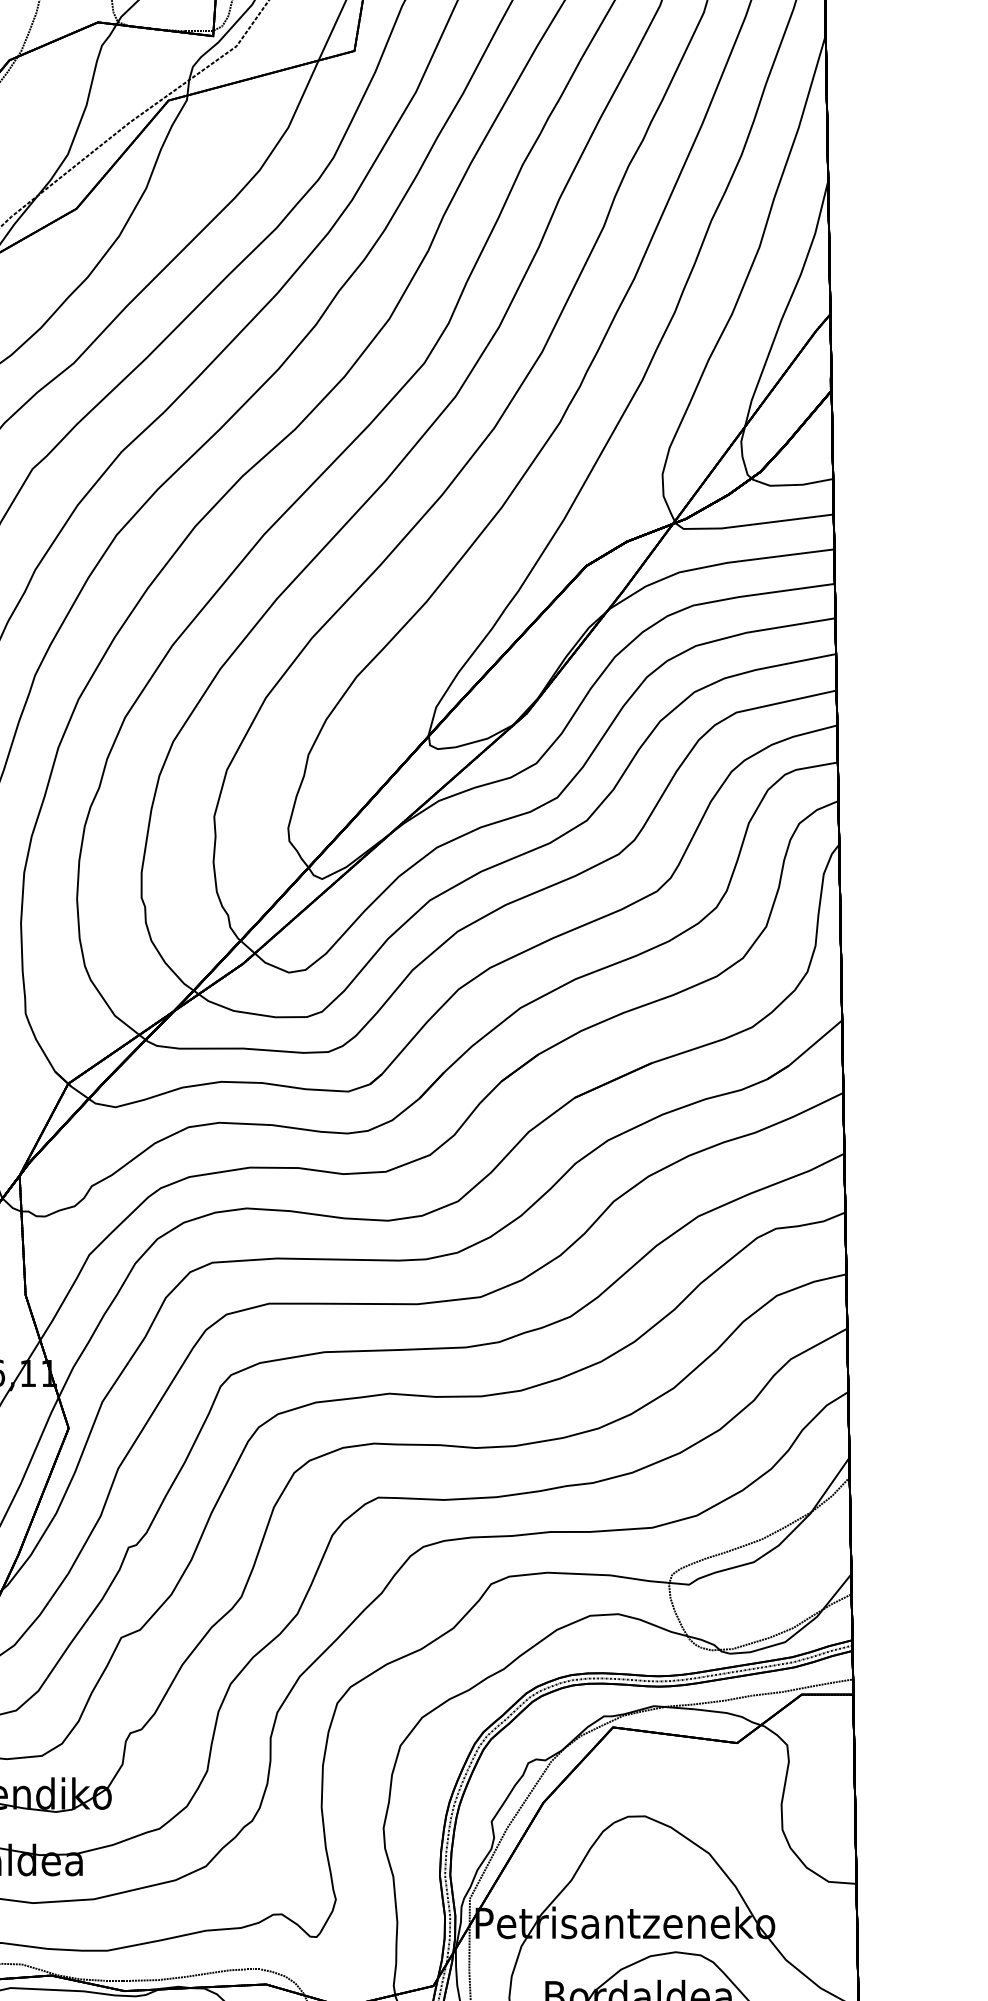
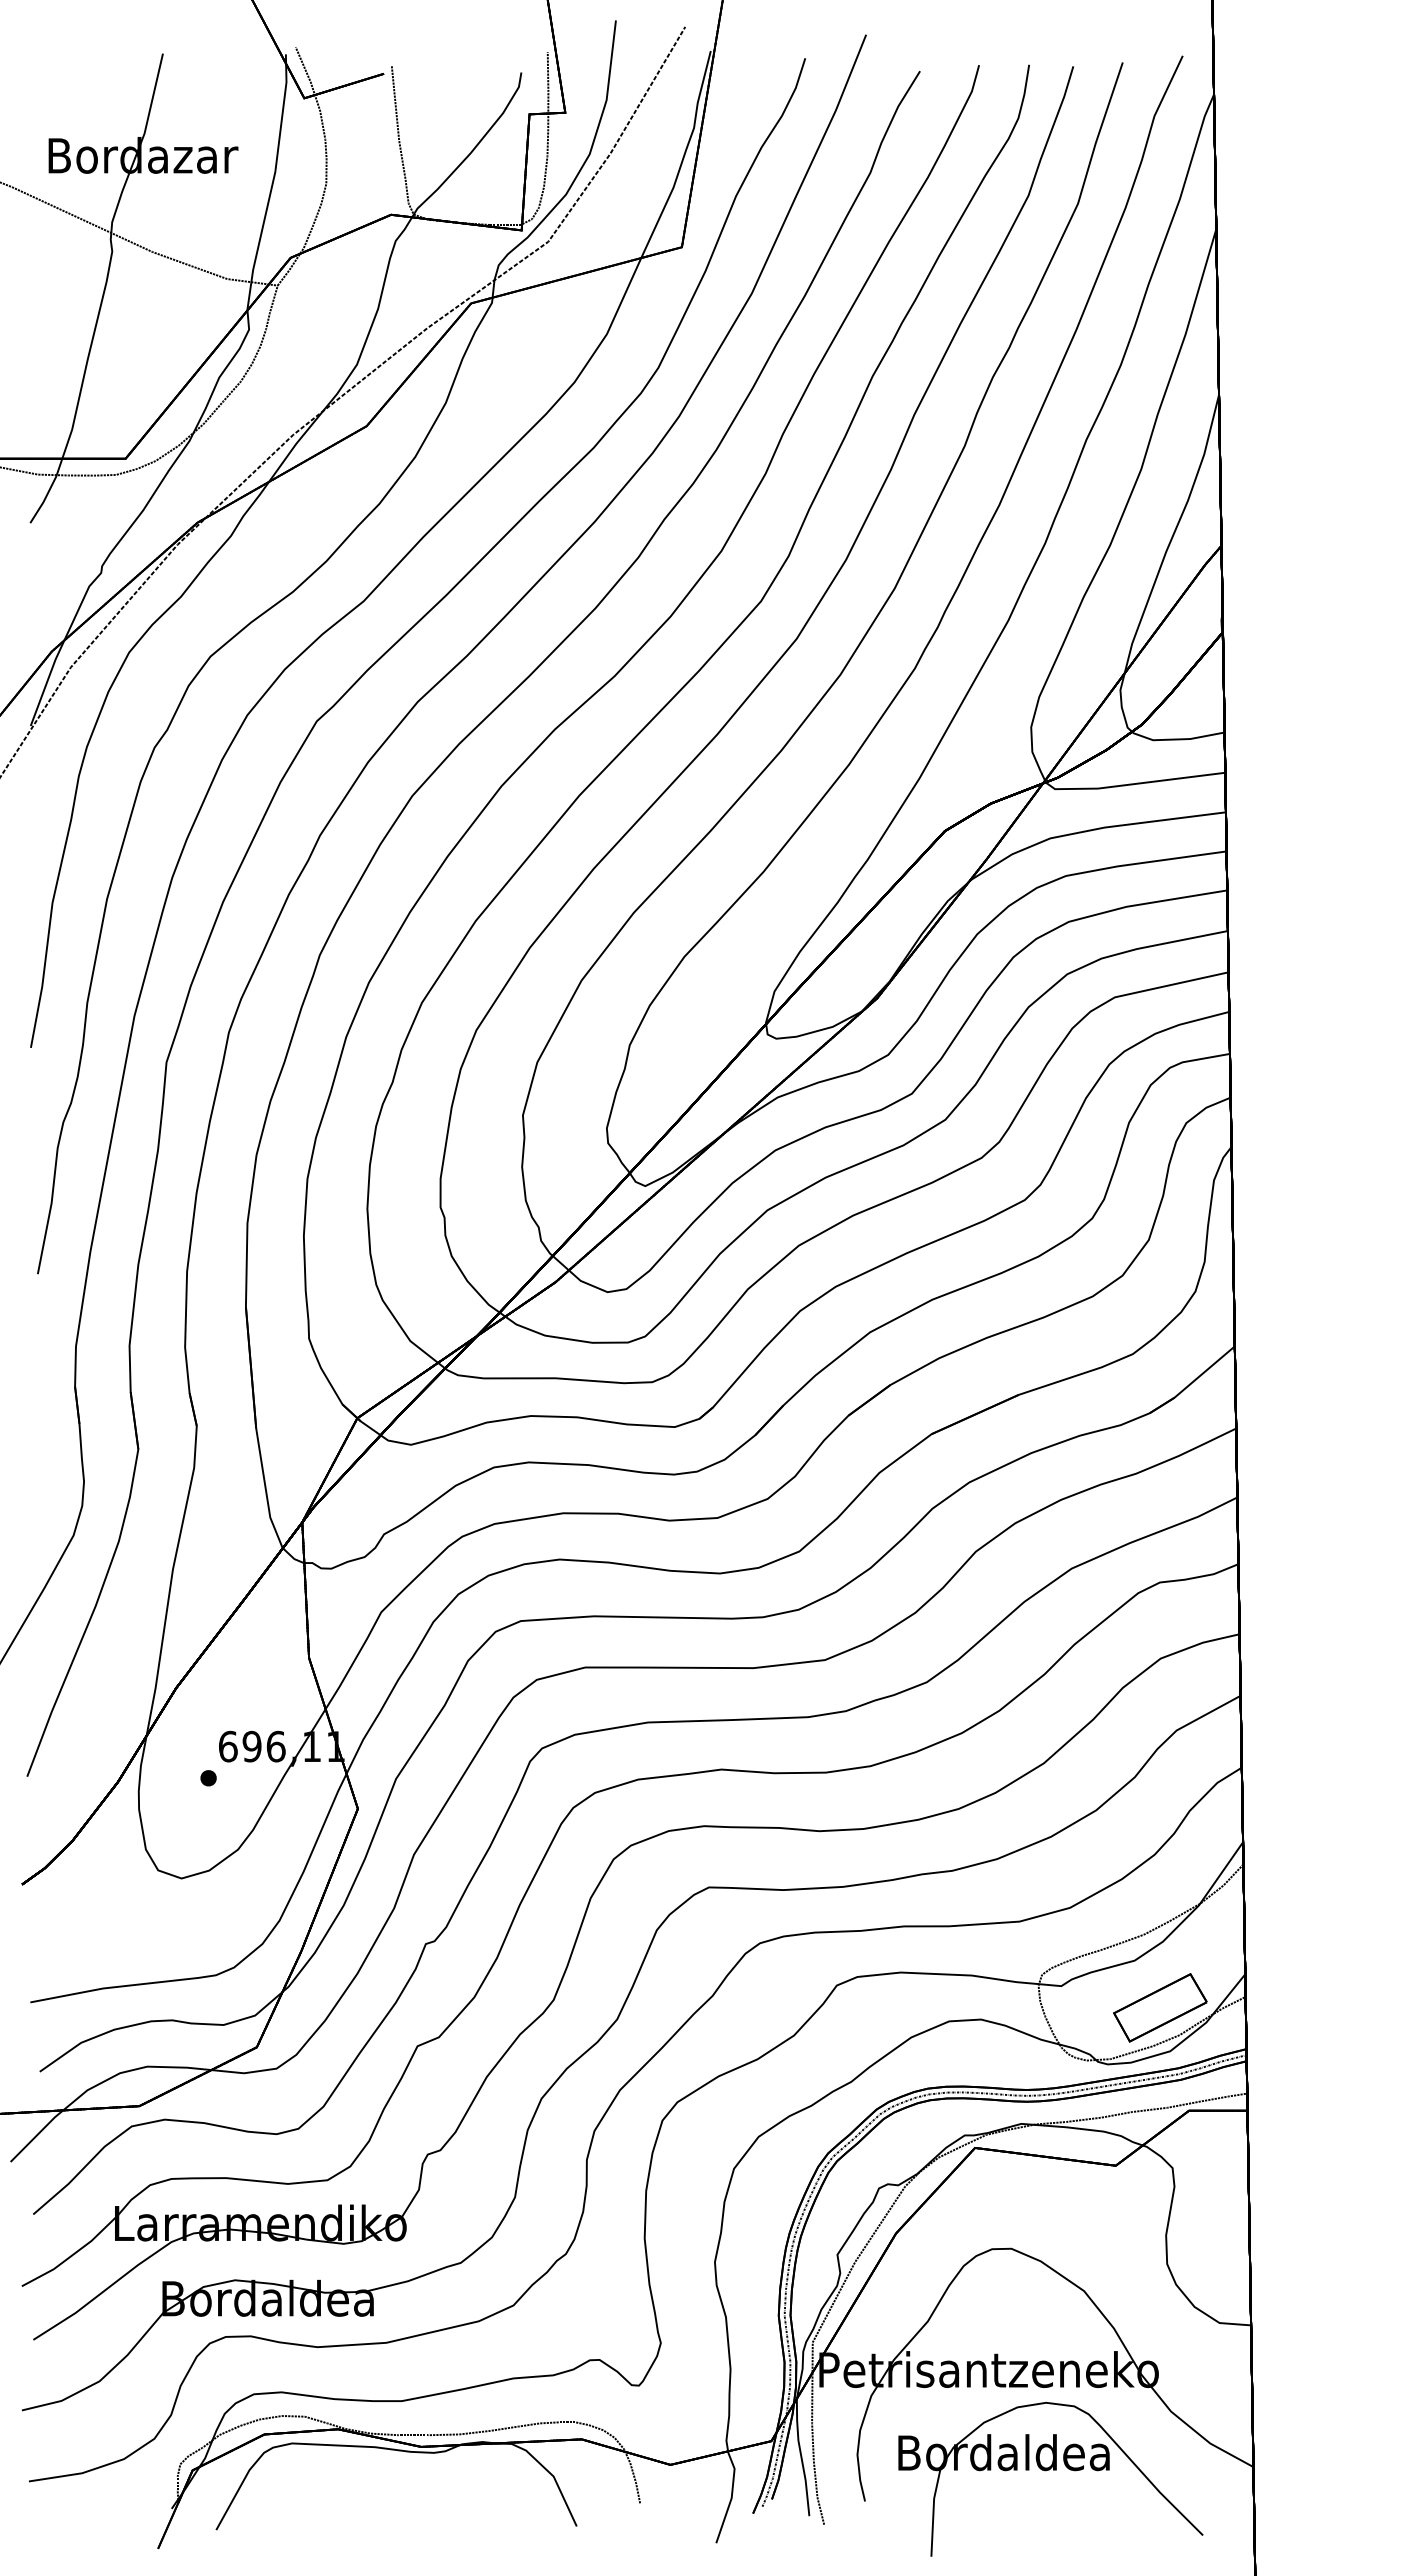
part: (776, 1603) -> (1160, 2007), added

